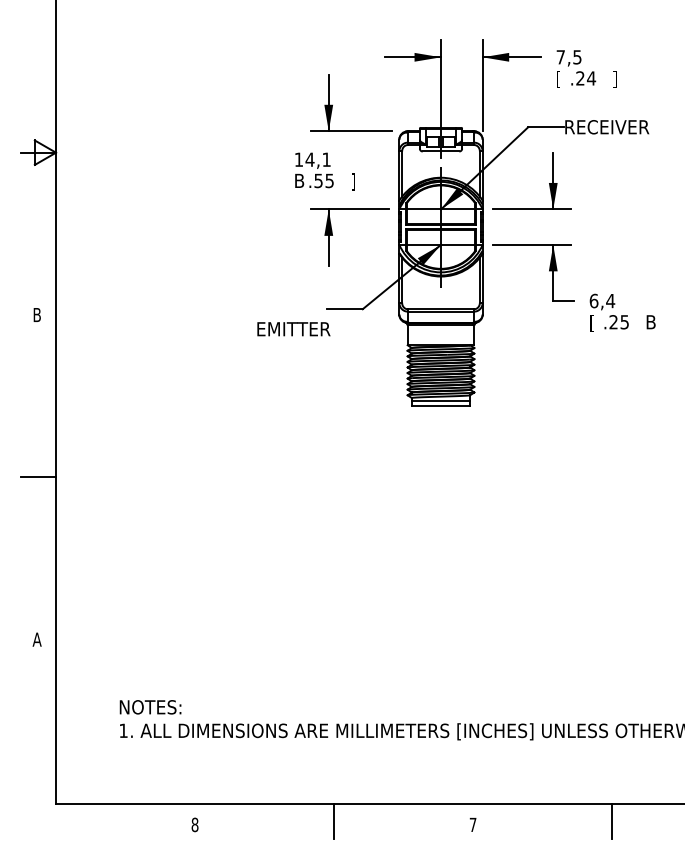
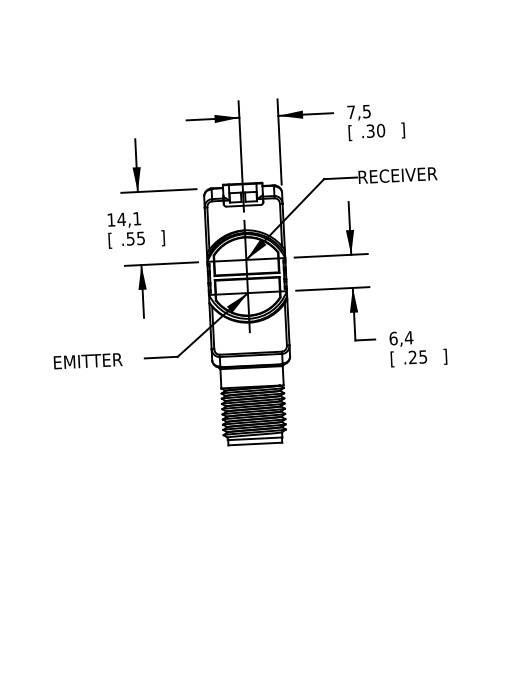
text: (586, 78) -> (376, 130), .24 -> .30
text: (299, 181) -> (112, 240), B -> [
text: (650, 323) -> (447, 356), B -> ]
text: (293, 329) -> (87, 361), moved

